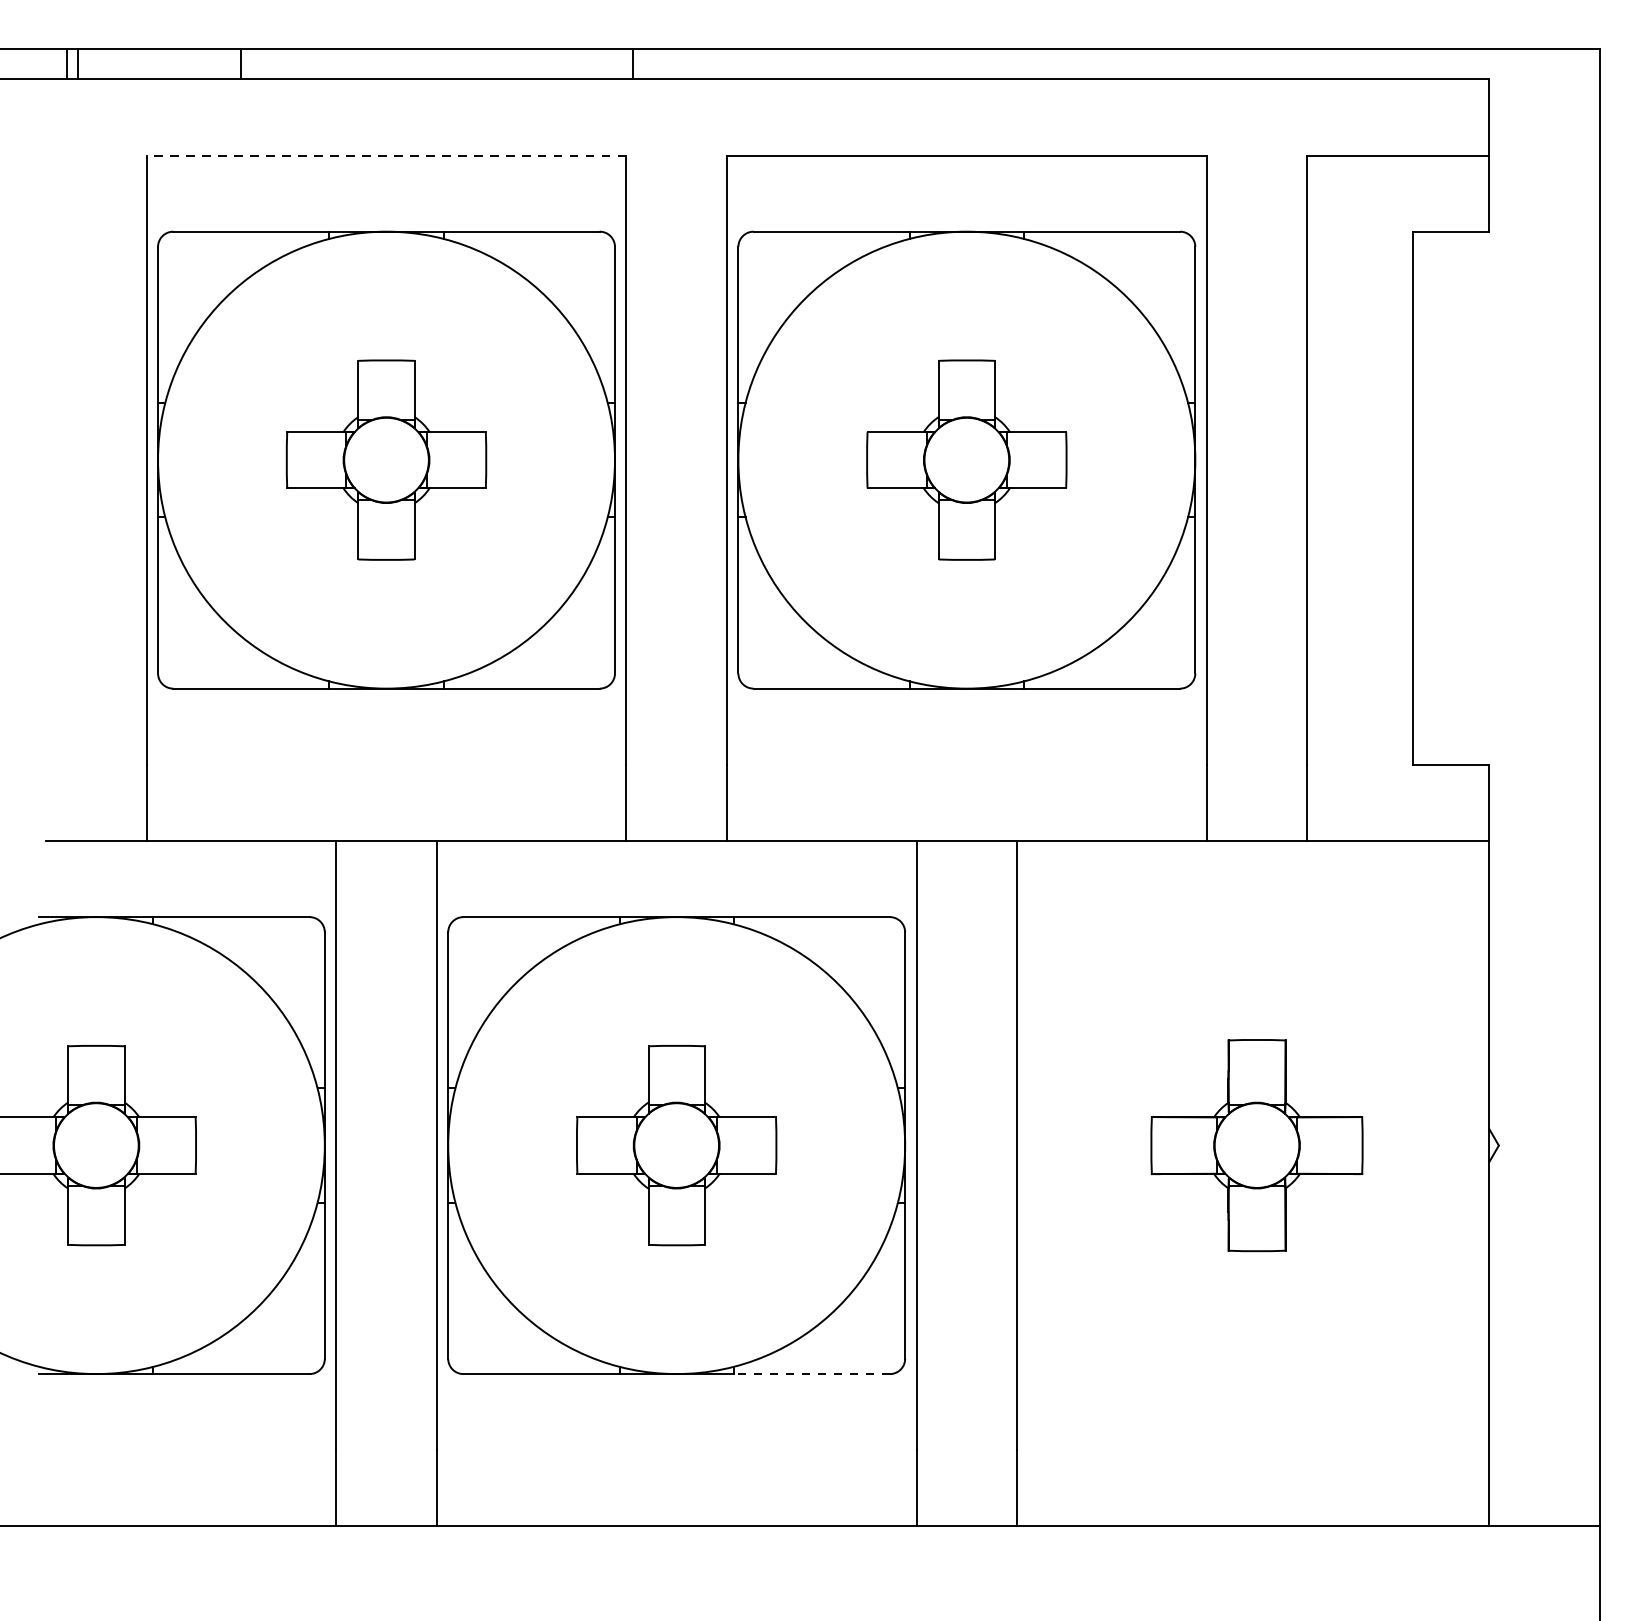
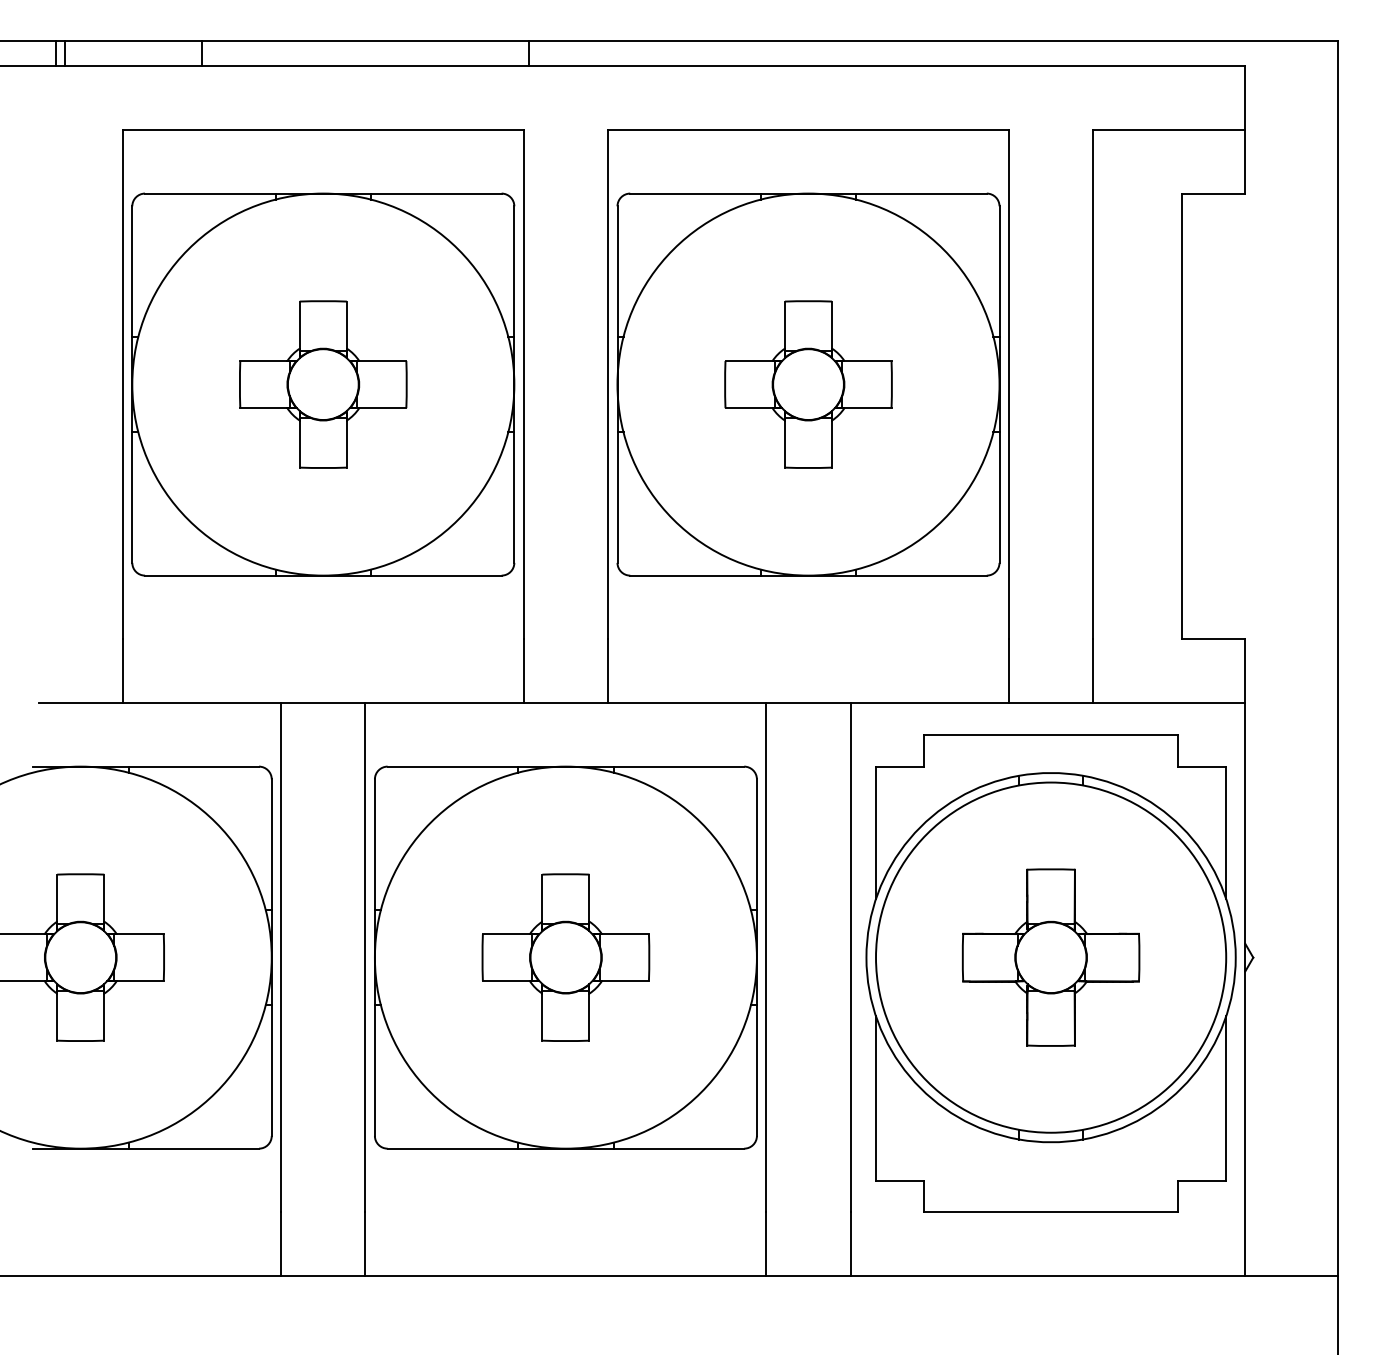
line: (386, 155) -> (323, 129), dashed -> solid
part: (1256, 1164) -> (1050, 973), added
line: (811, 1373) -> (678, 1148), dashed -> solid

